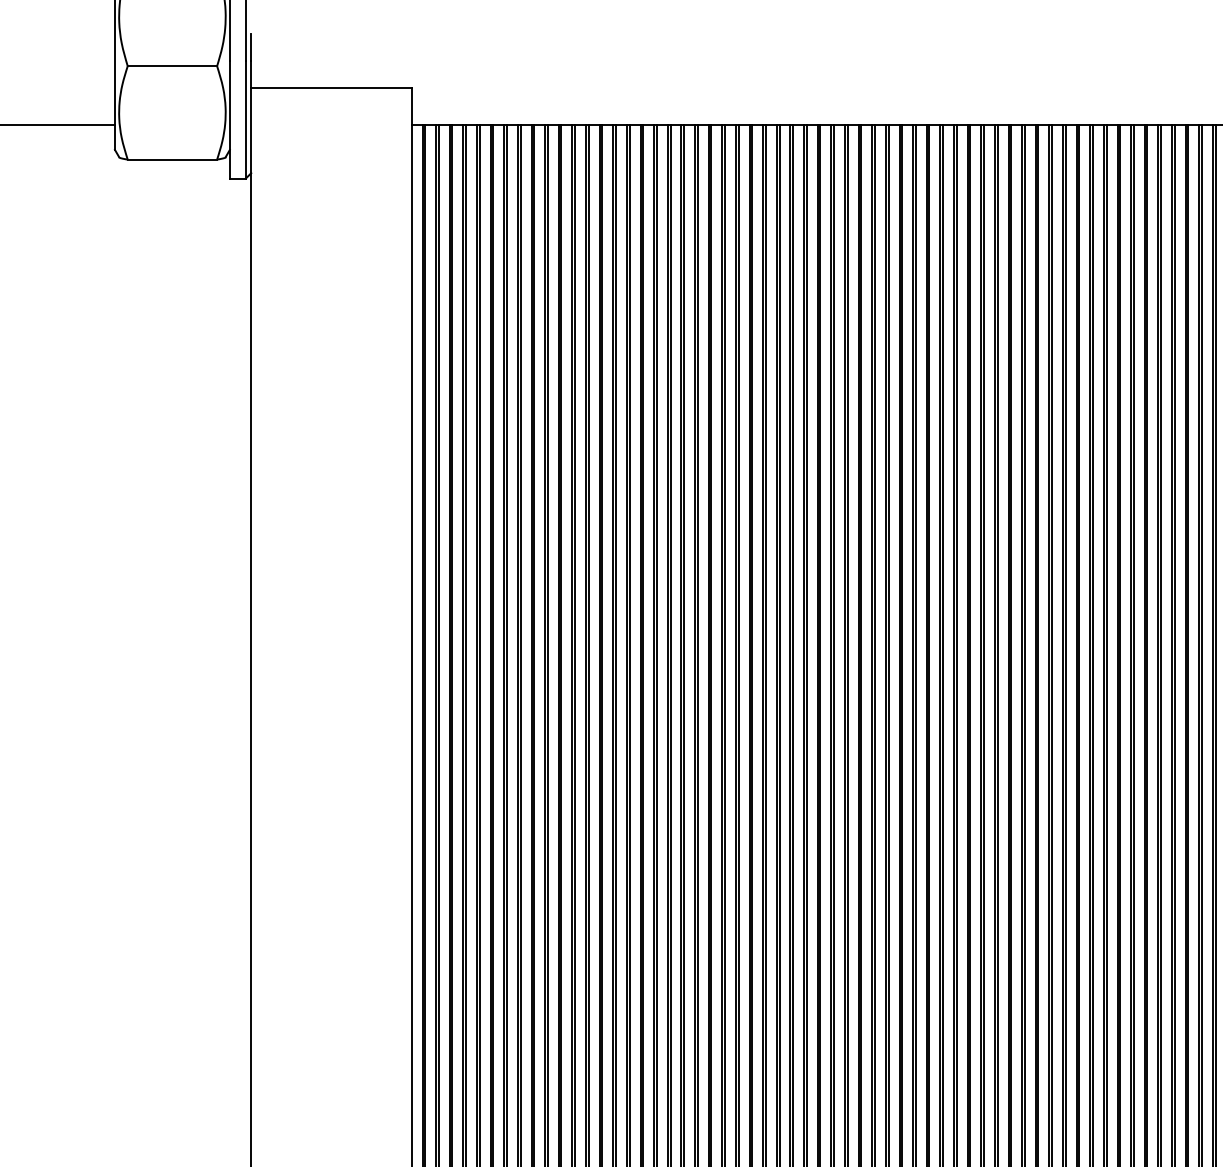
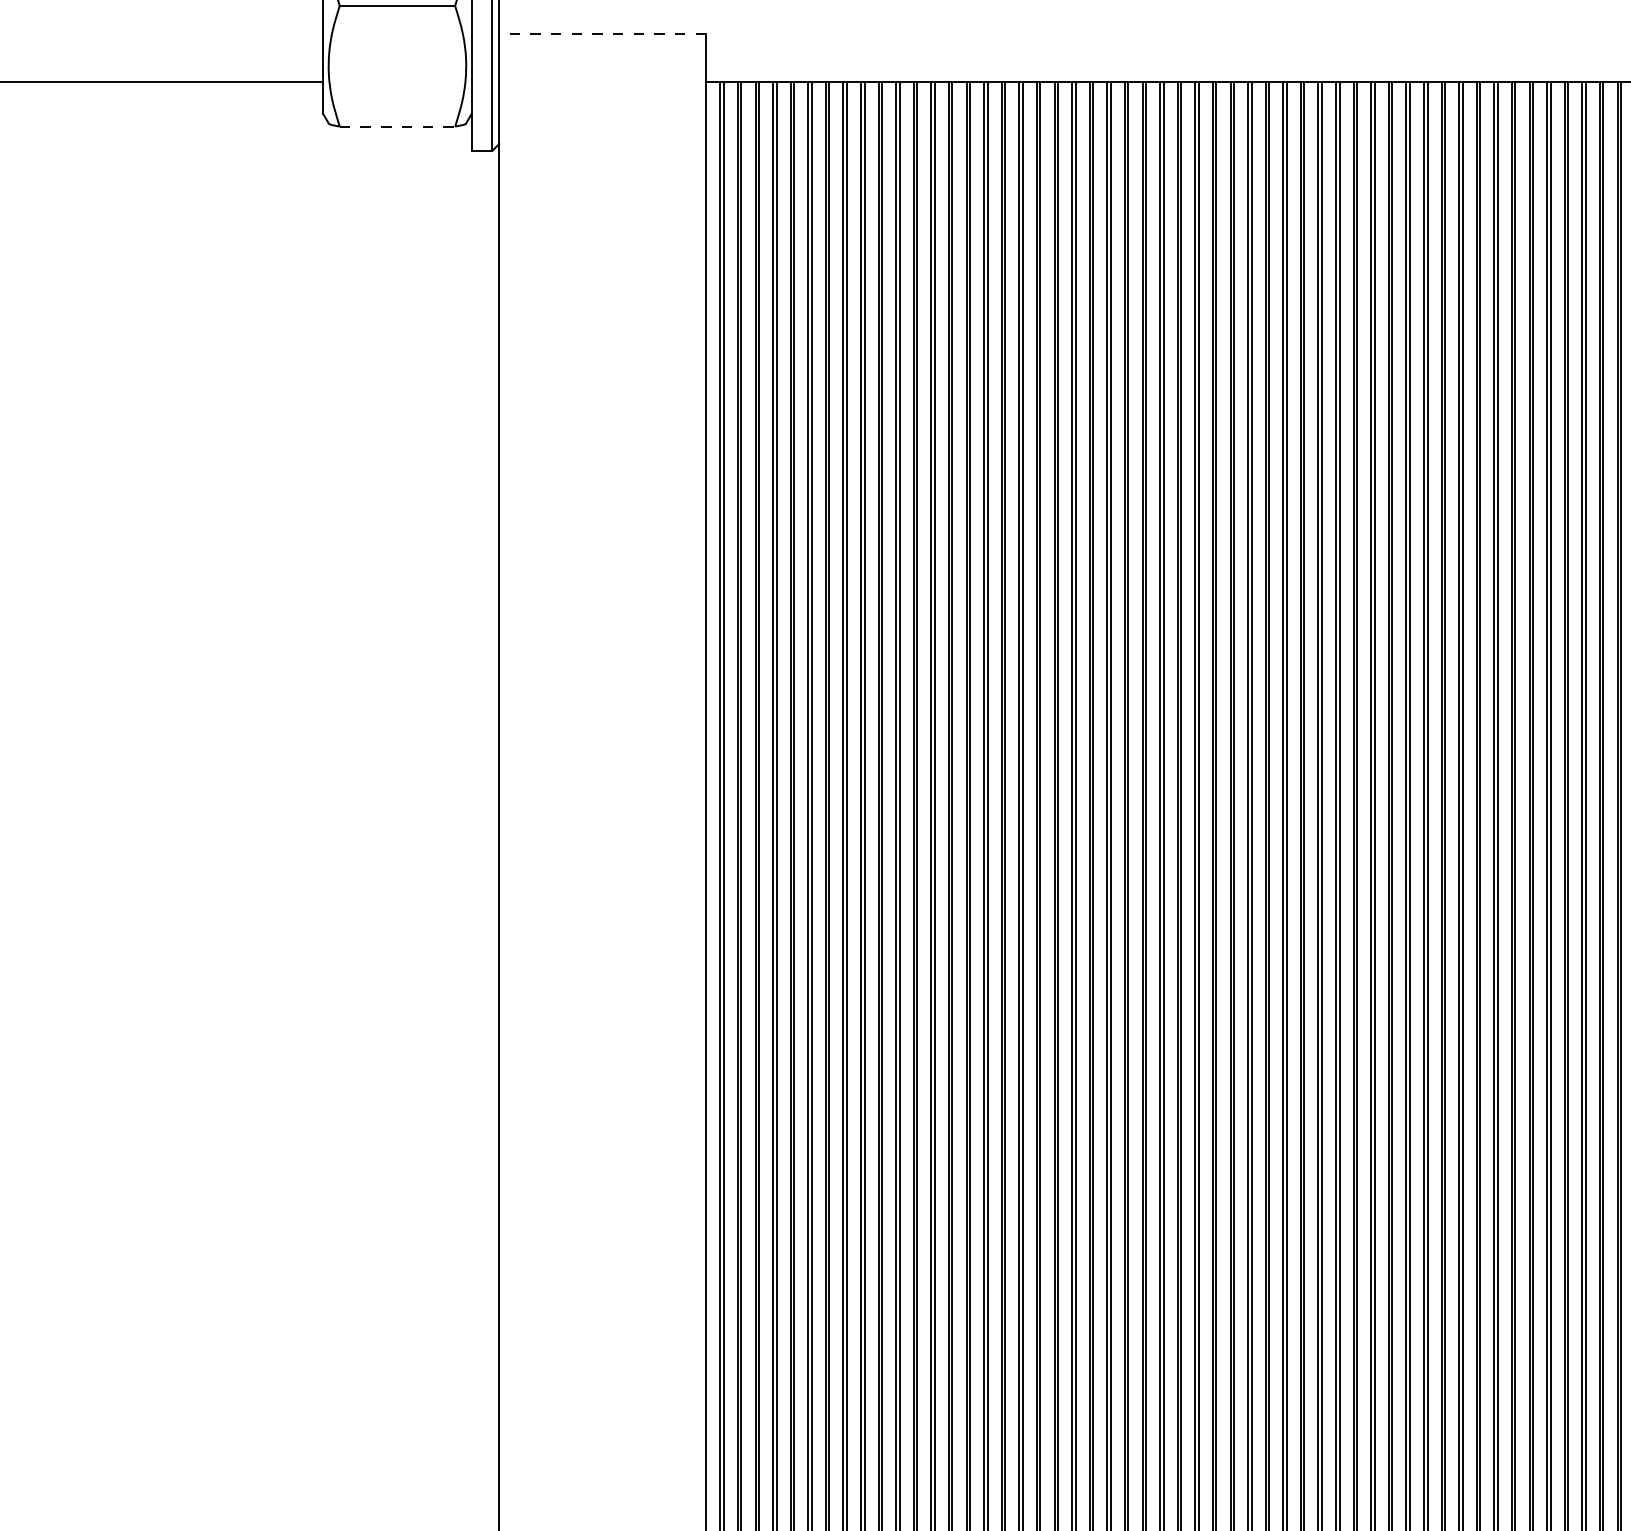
line: (331, 87) -> (602, 33), solid -> dashed
line: (172, 159) -> (397, 126), solid -> dashed

